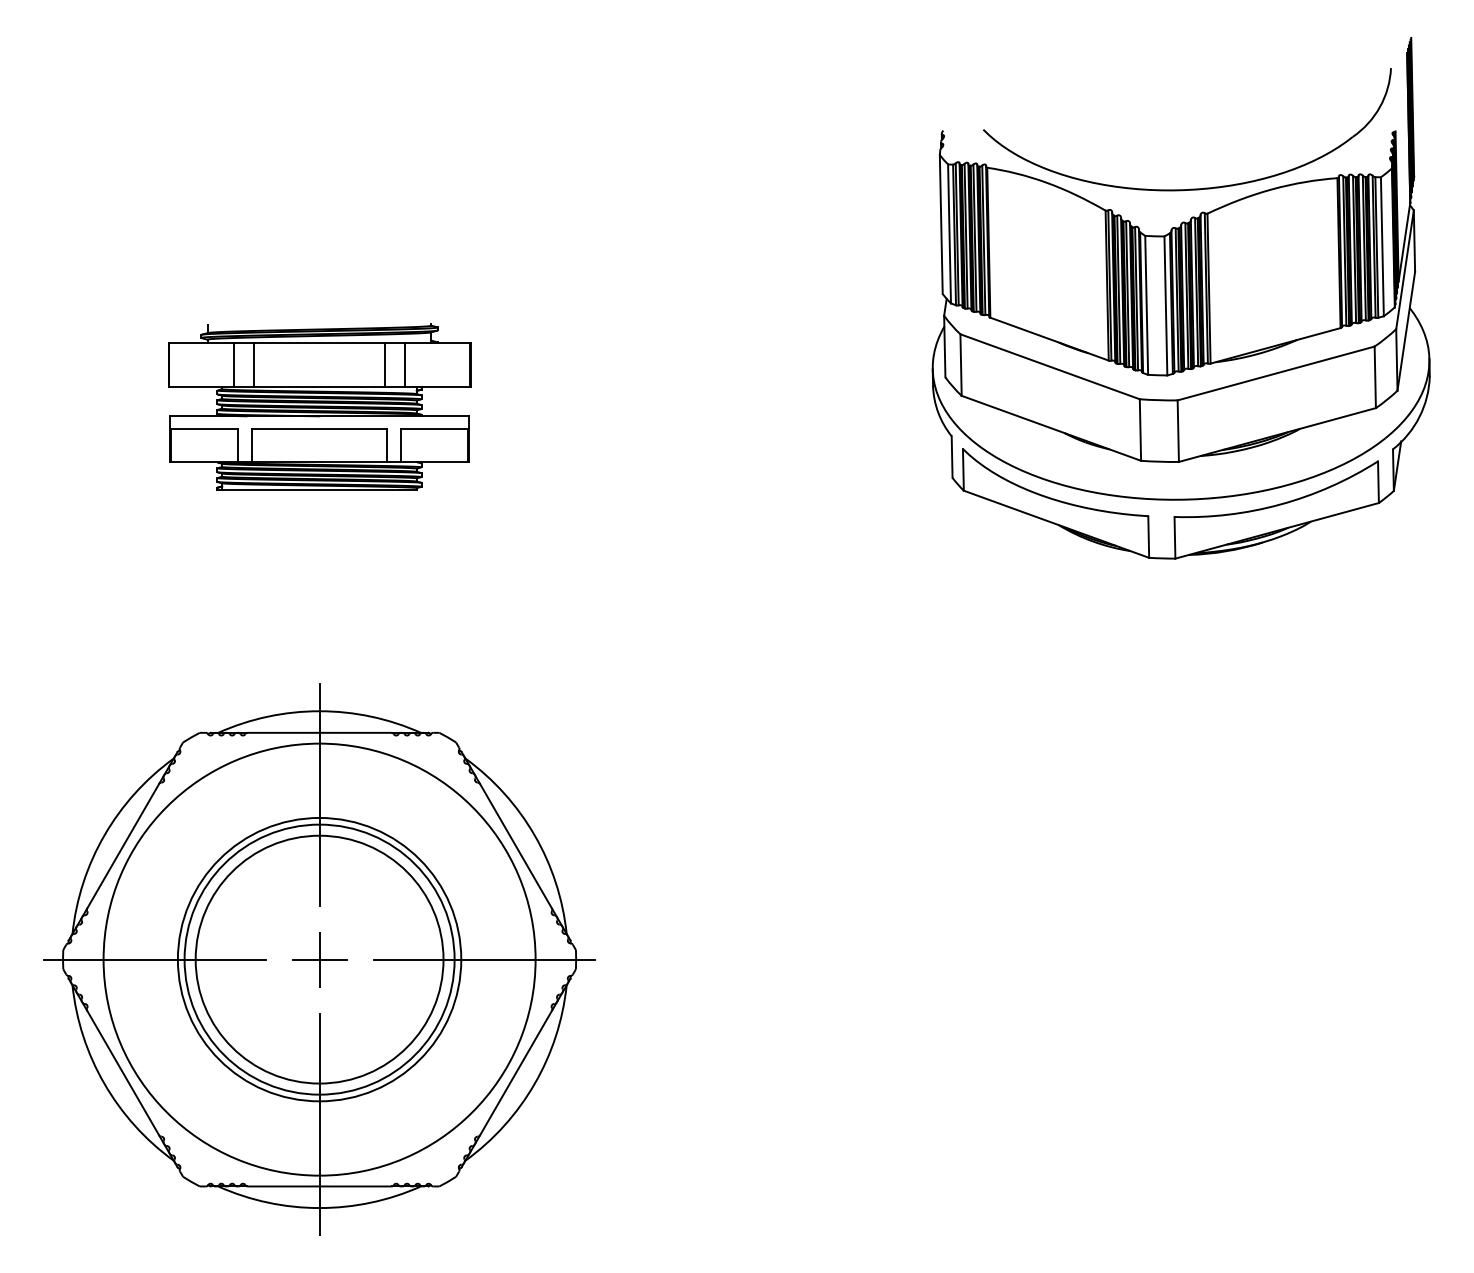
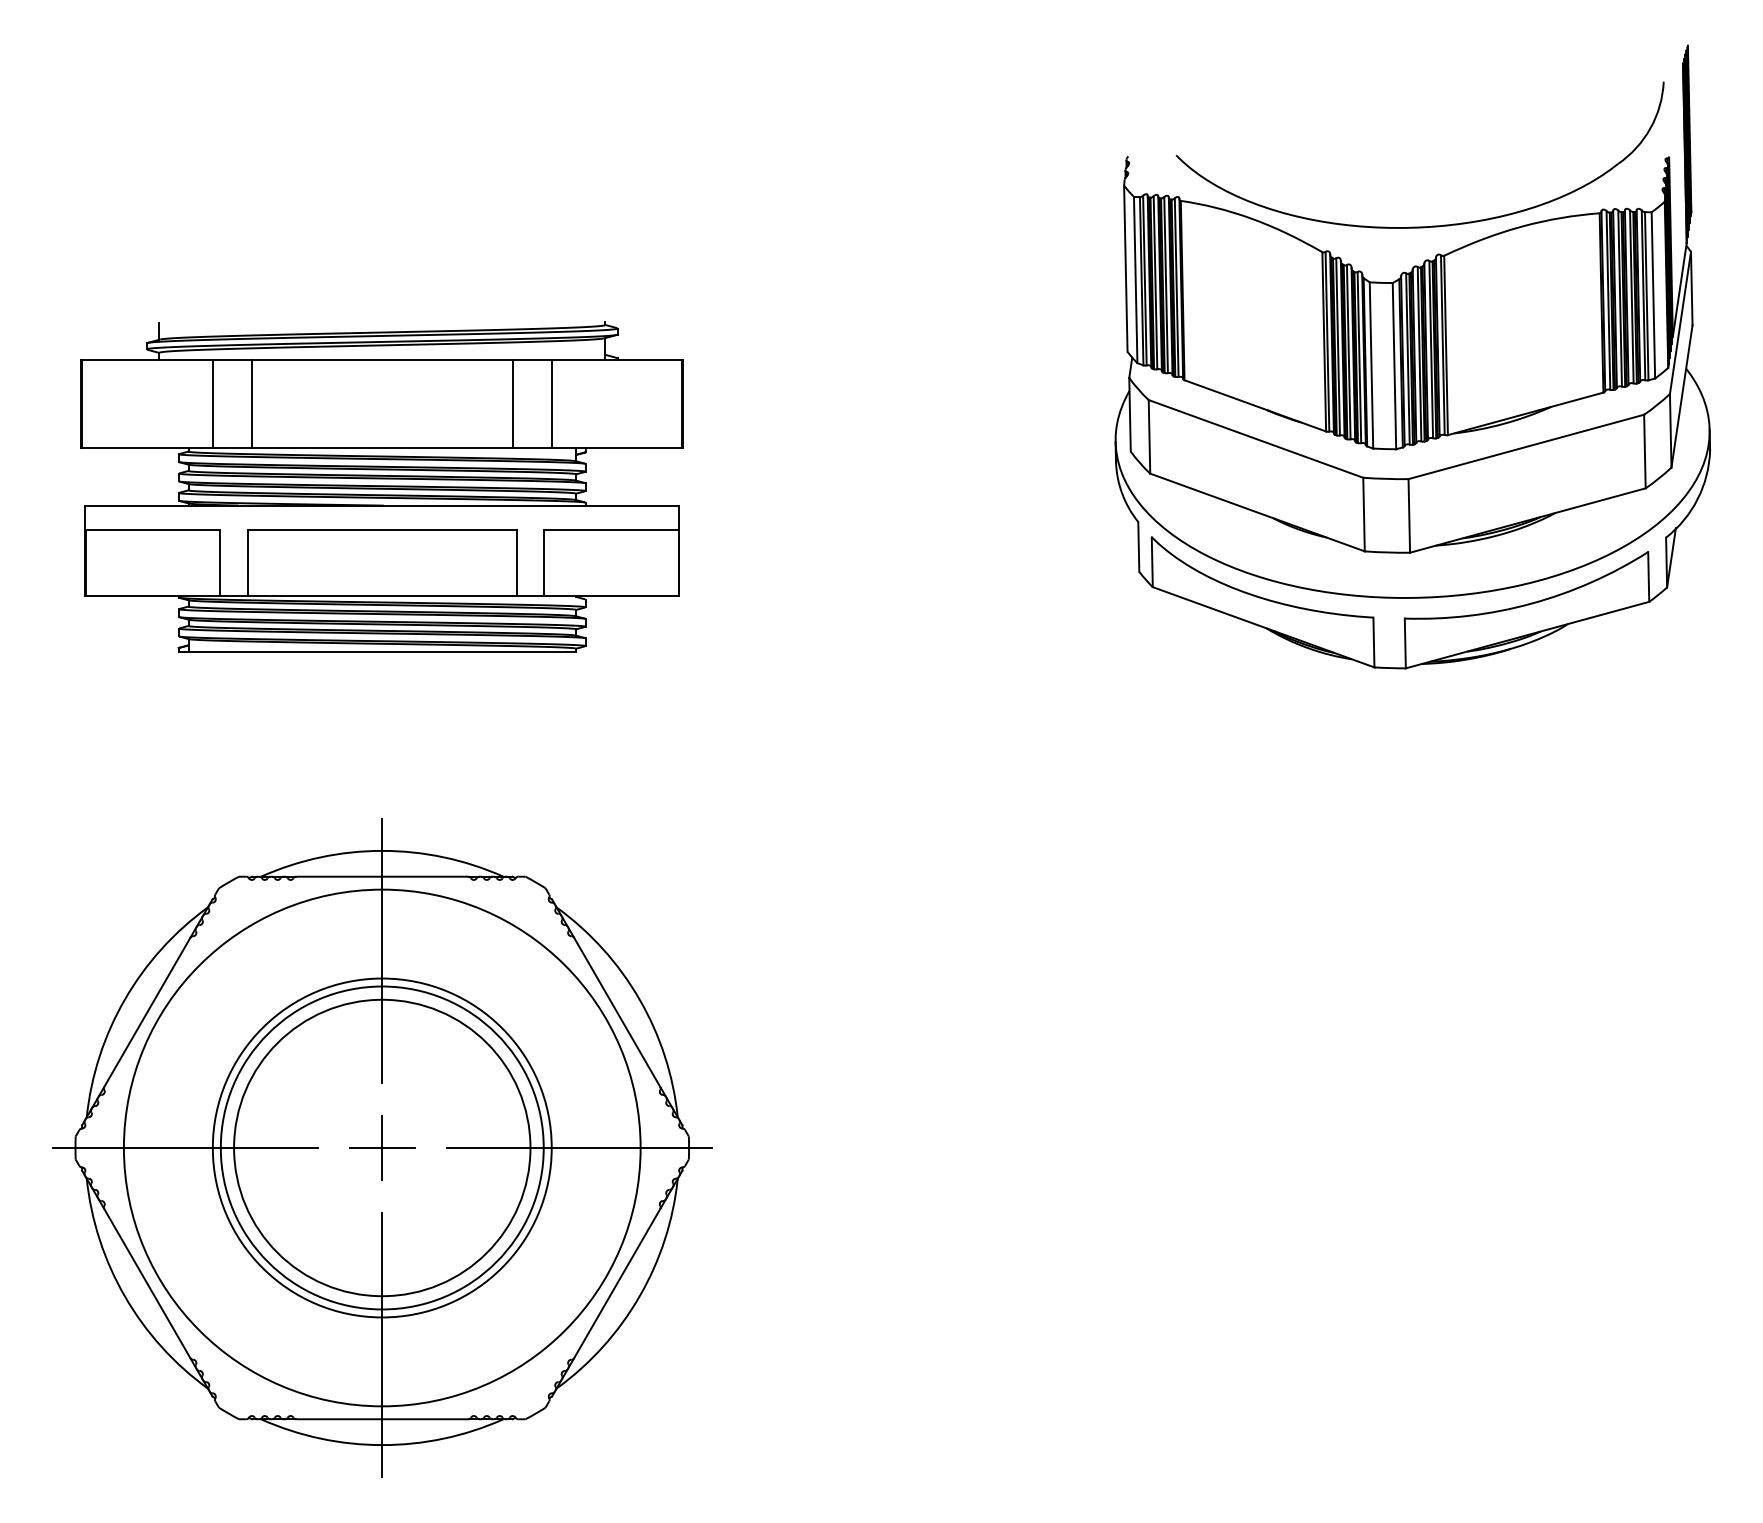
part: (318, 406) -> (381, 486), size x1.67

